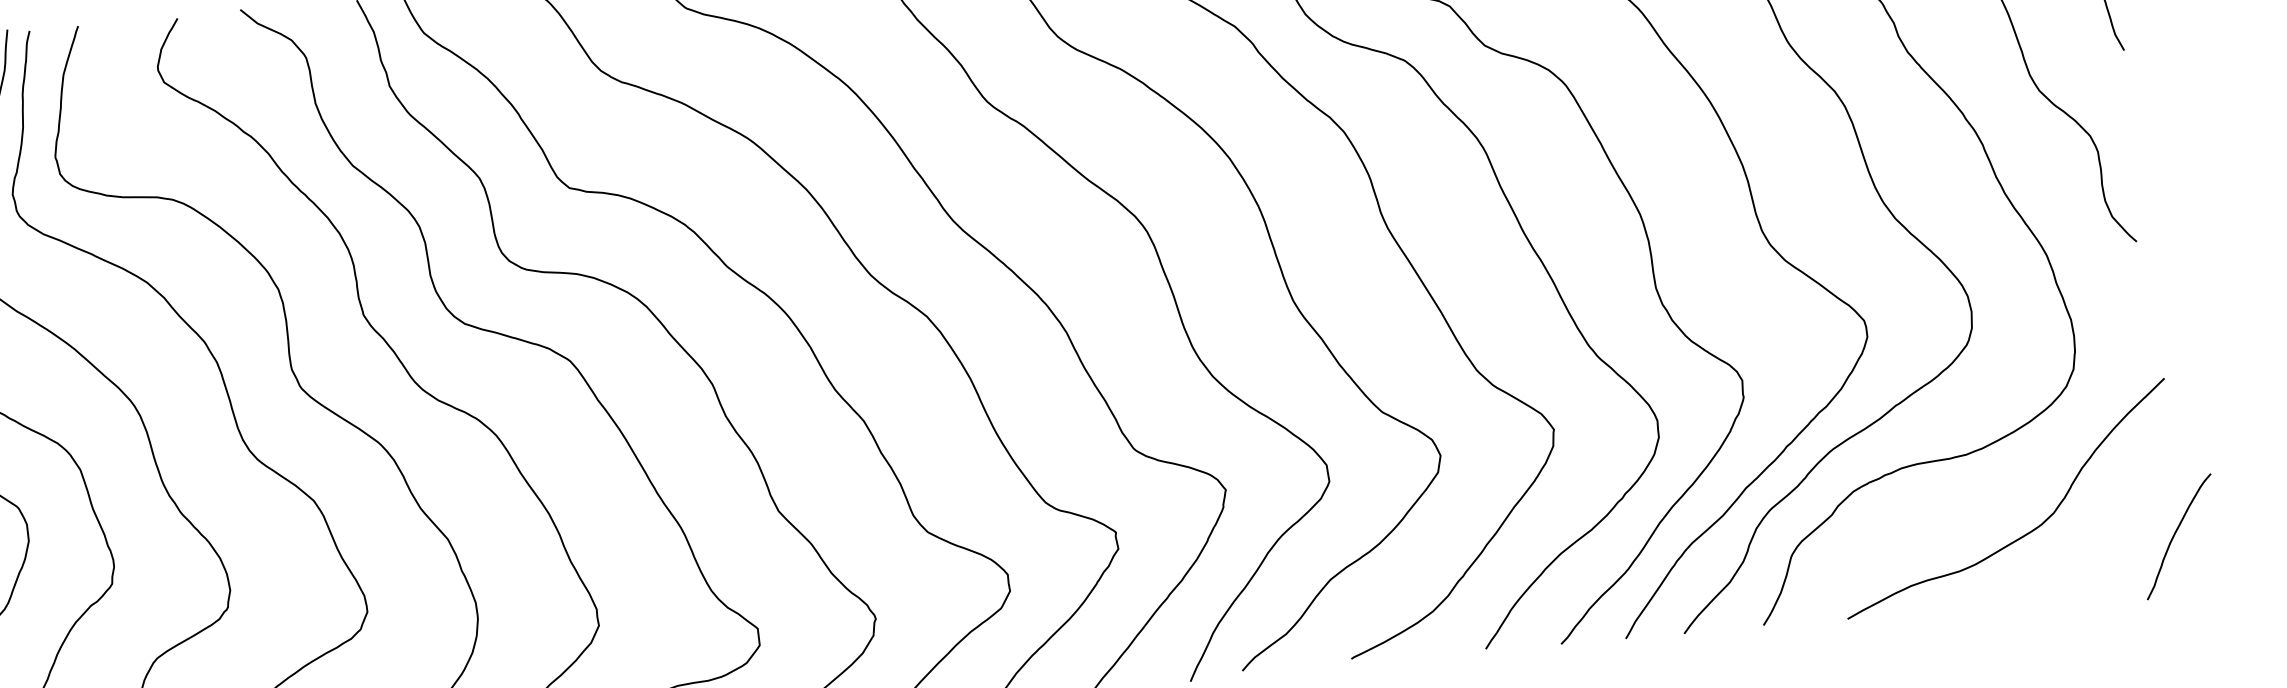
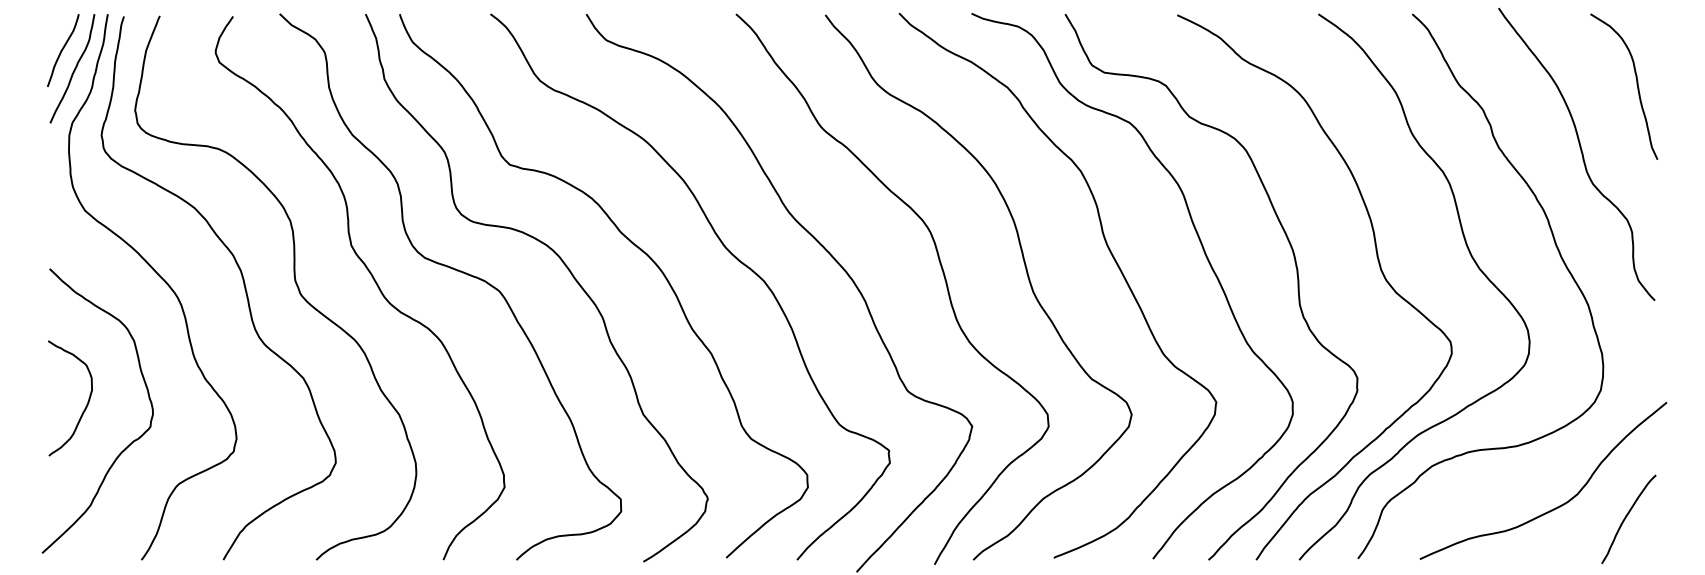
curve: (2175, 535) -> (1626, 518), moved

